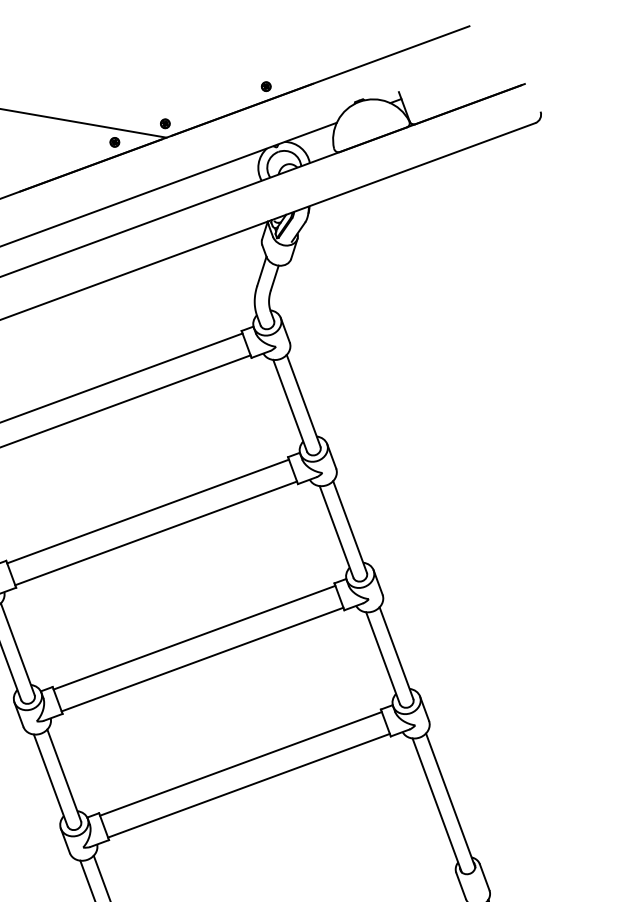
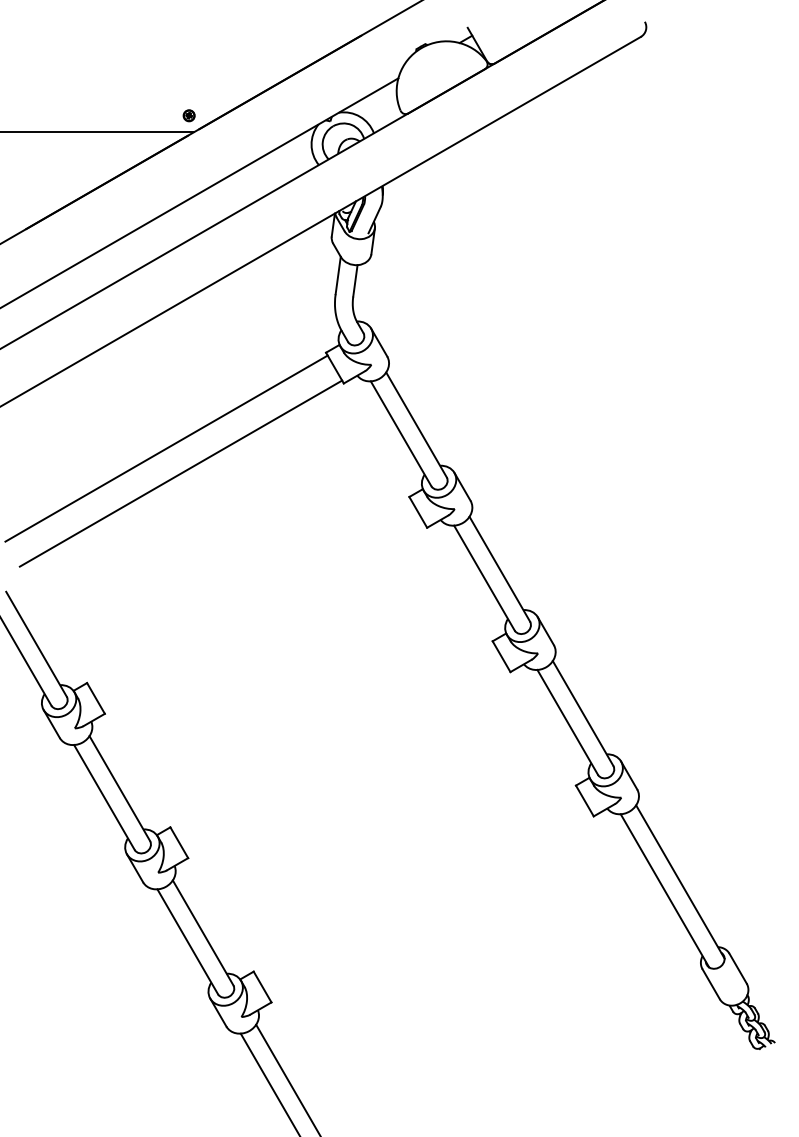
part: (266, 86) -> (304, 48), removed
part: (114, 141) -> (131, 148), removed
line: (147, 511) -> (249, 592), removed
line: (156, 533) -> (264, 617), removed
line: (194, 637) -> (333, 737), removed
line: (202, 659) -> (347, 762), removed
line: (240, 763) -> (416, 881), removed
line: (248, 785) -> (430, 906), removed

